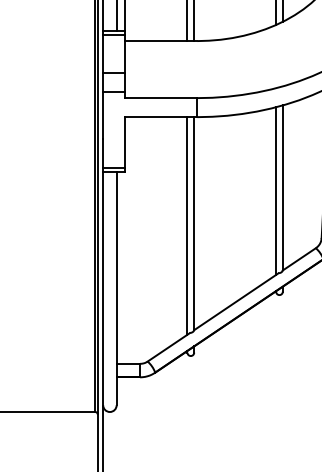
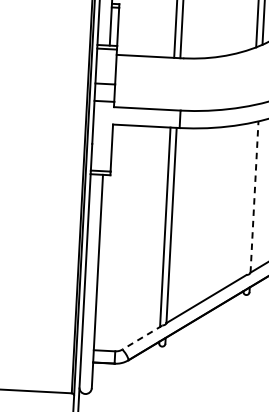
line: (282, 187) -> (254, 196), solid -> dashed
line: (276, 190) -> (248, 199), removed
line: (168, 347) -> (142, 337), solid -> dashed

